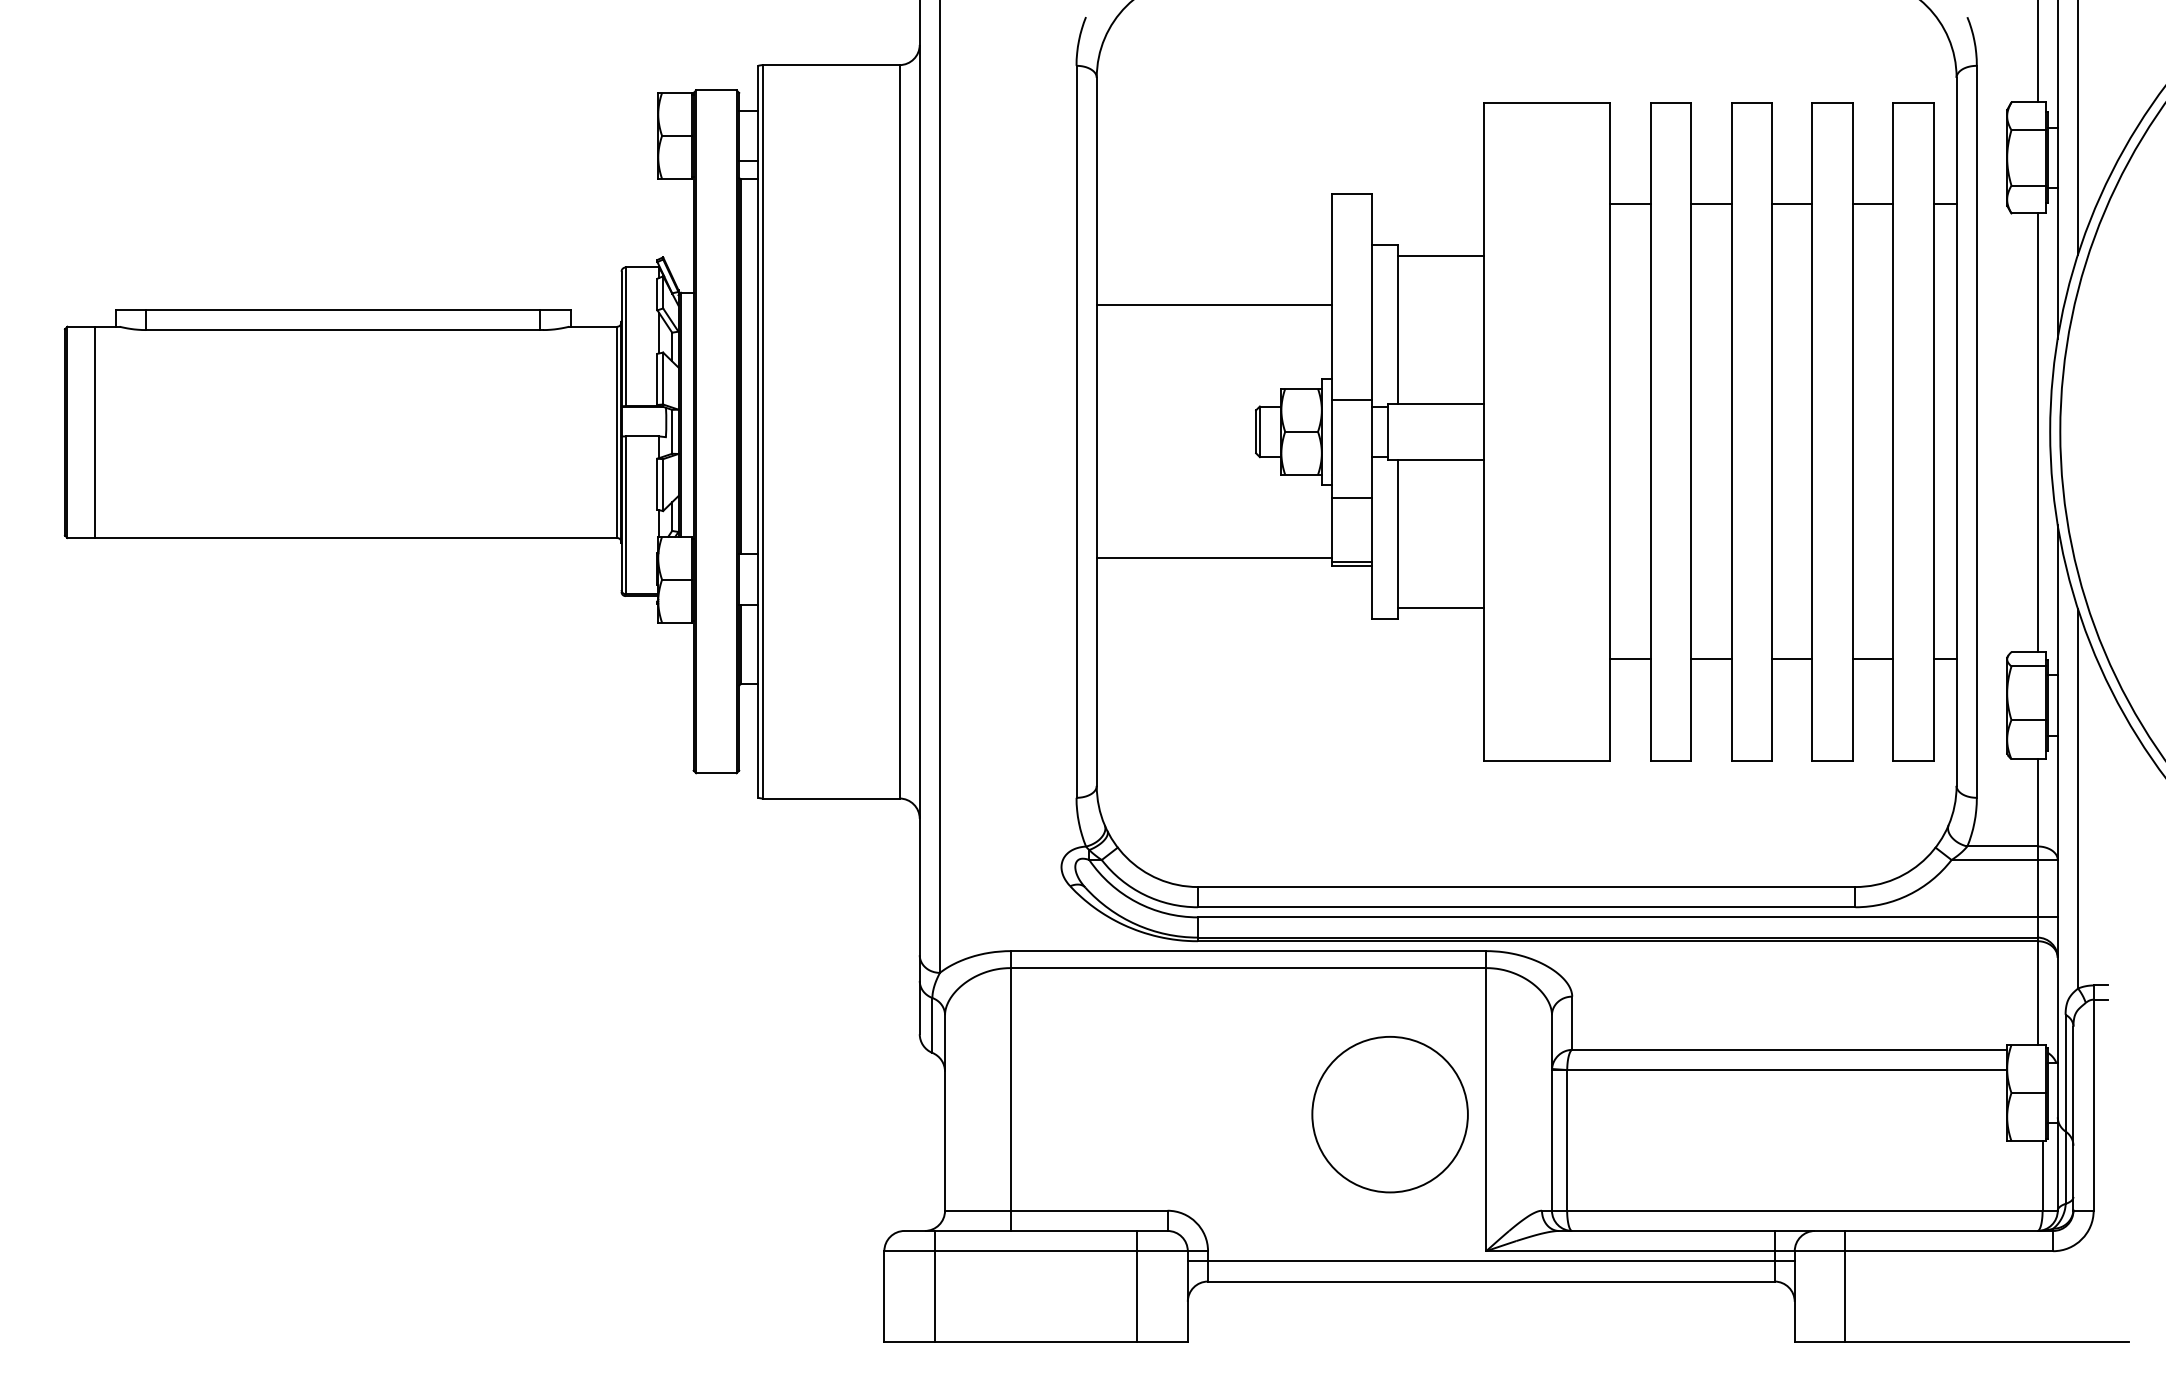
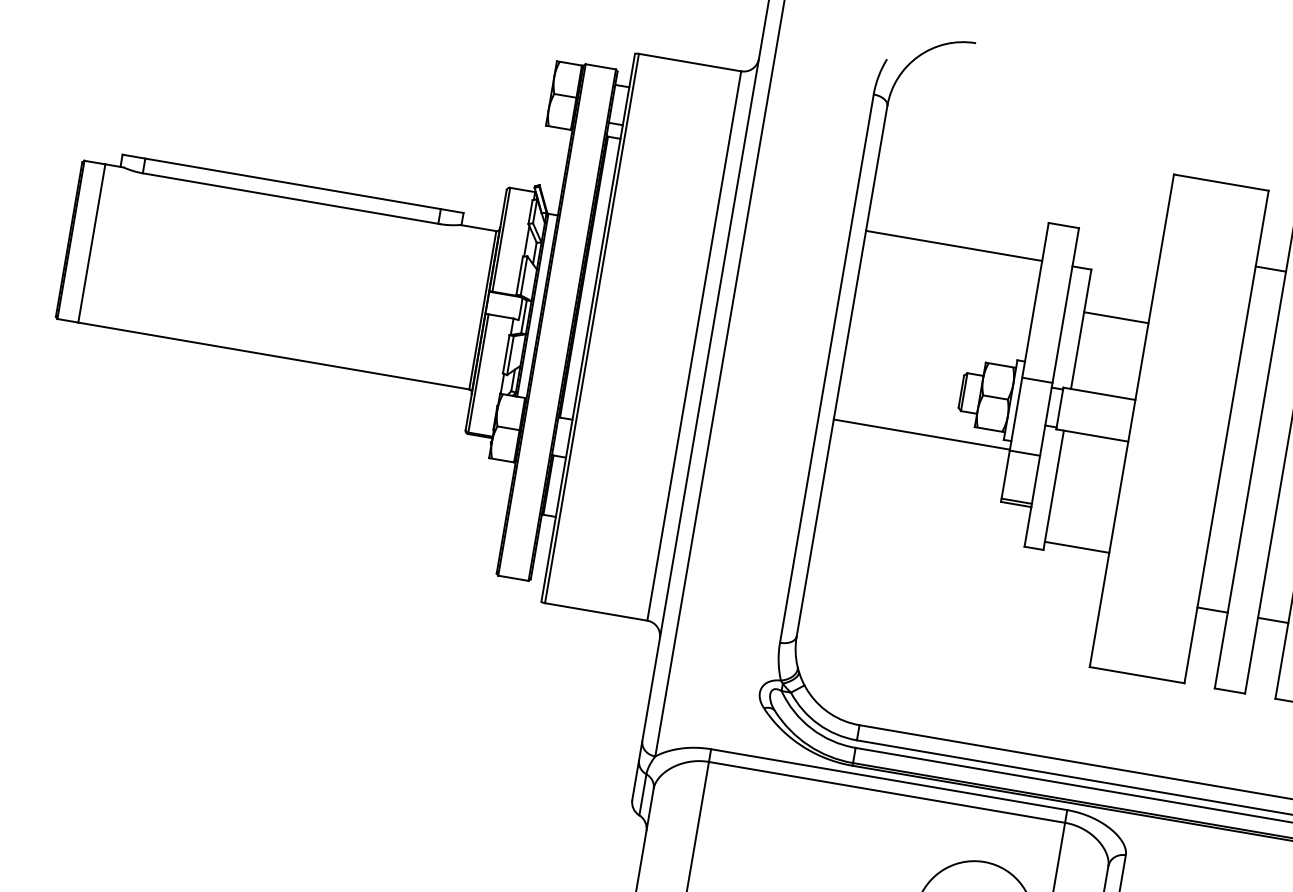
line: (1440, 255) -> (1116, 317), moved
line: (1213, 305) -> (953, 245), moved
line: (1213, 558) -> (921, 434), moved

